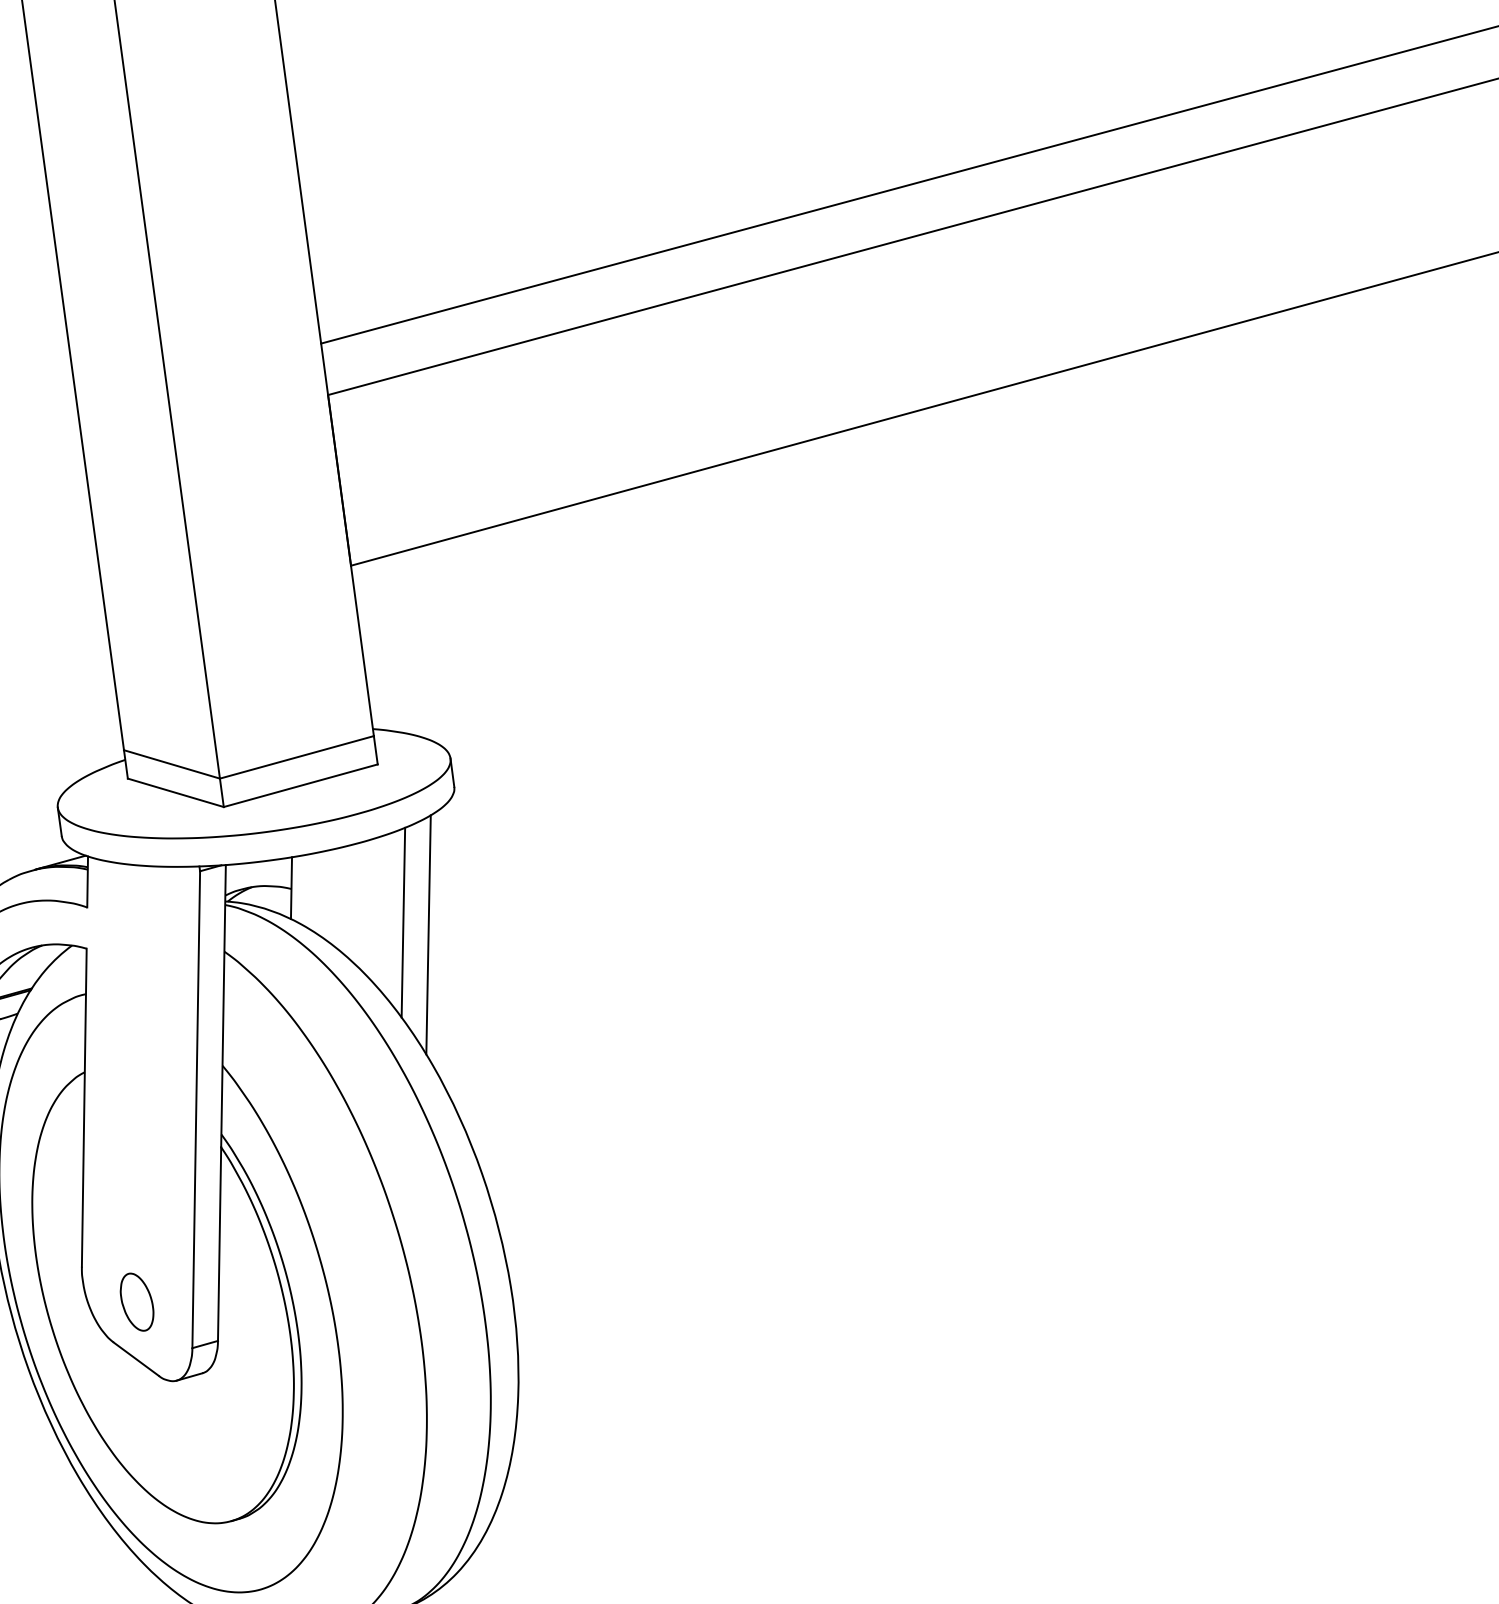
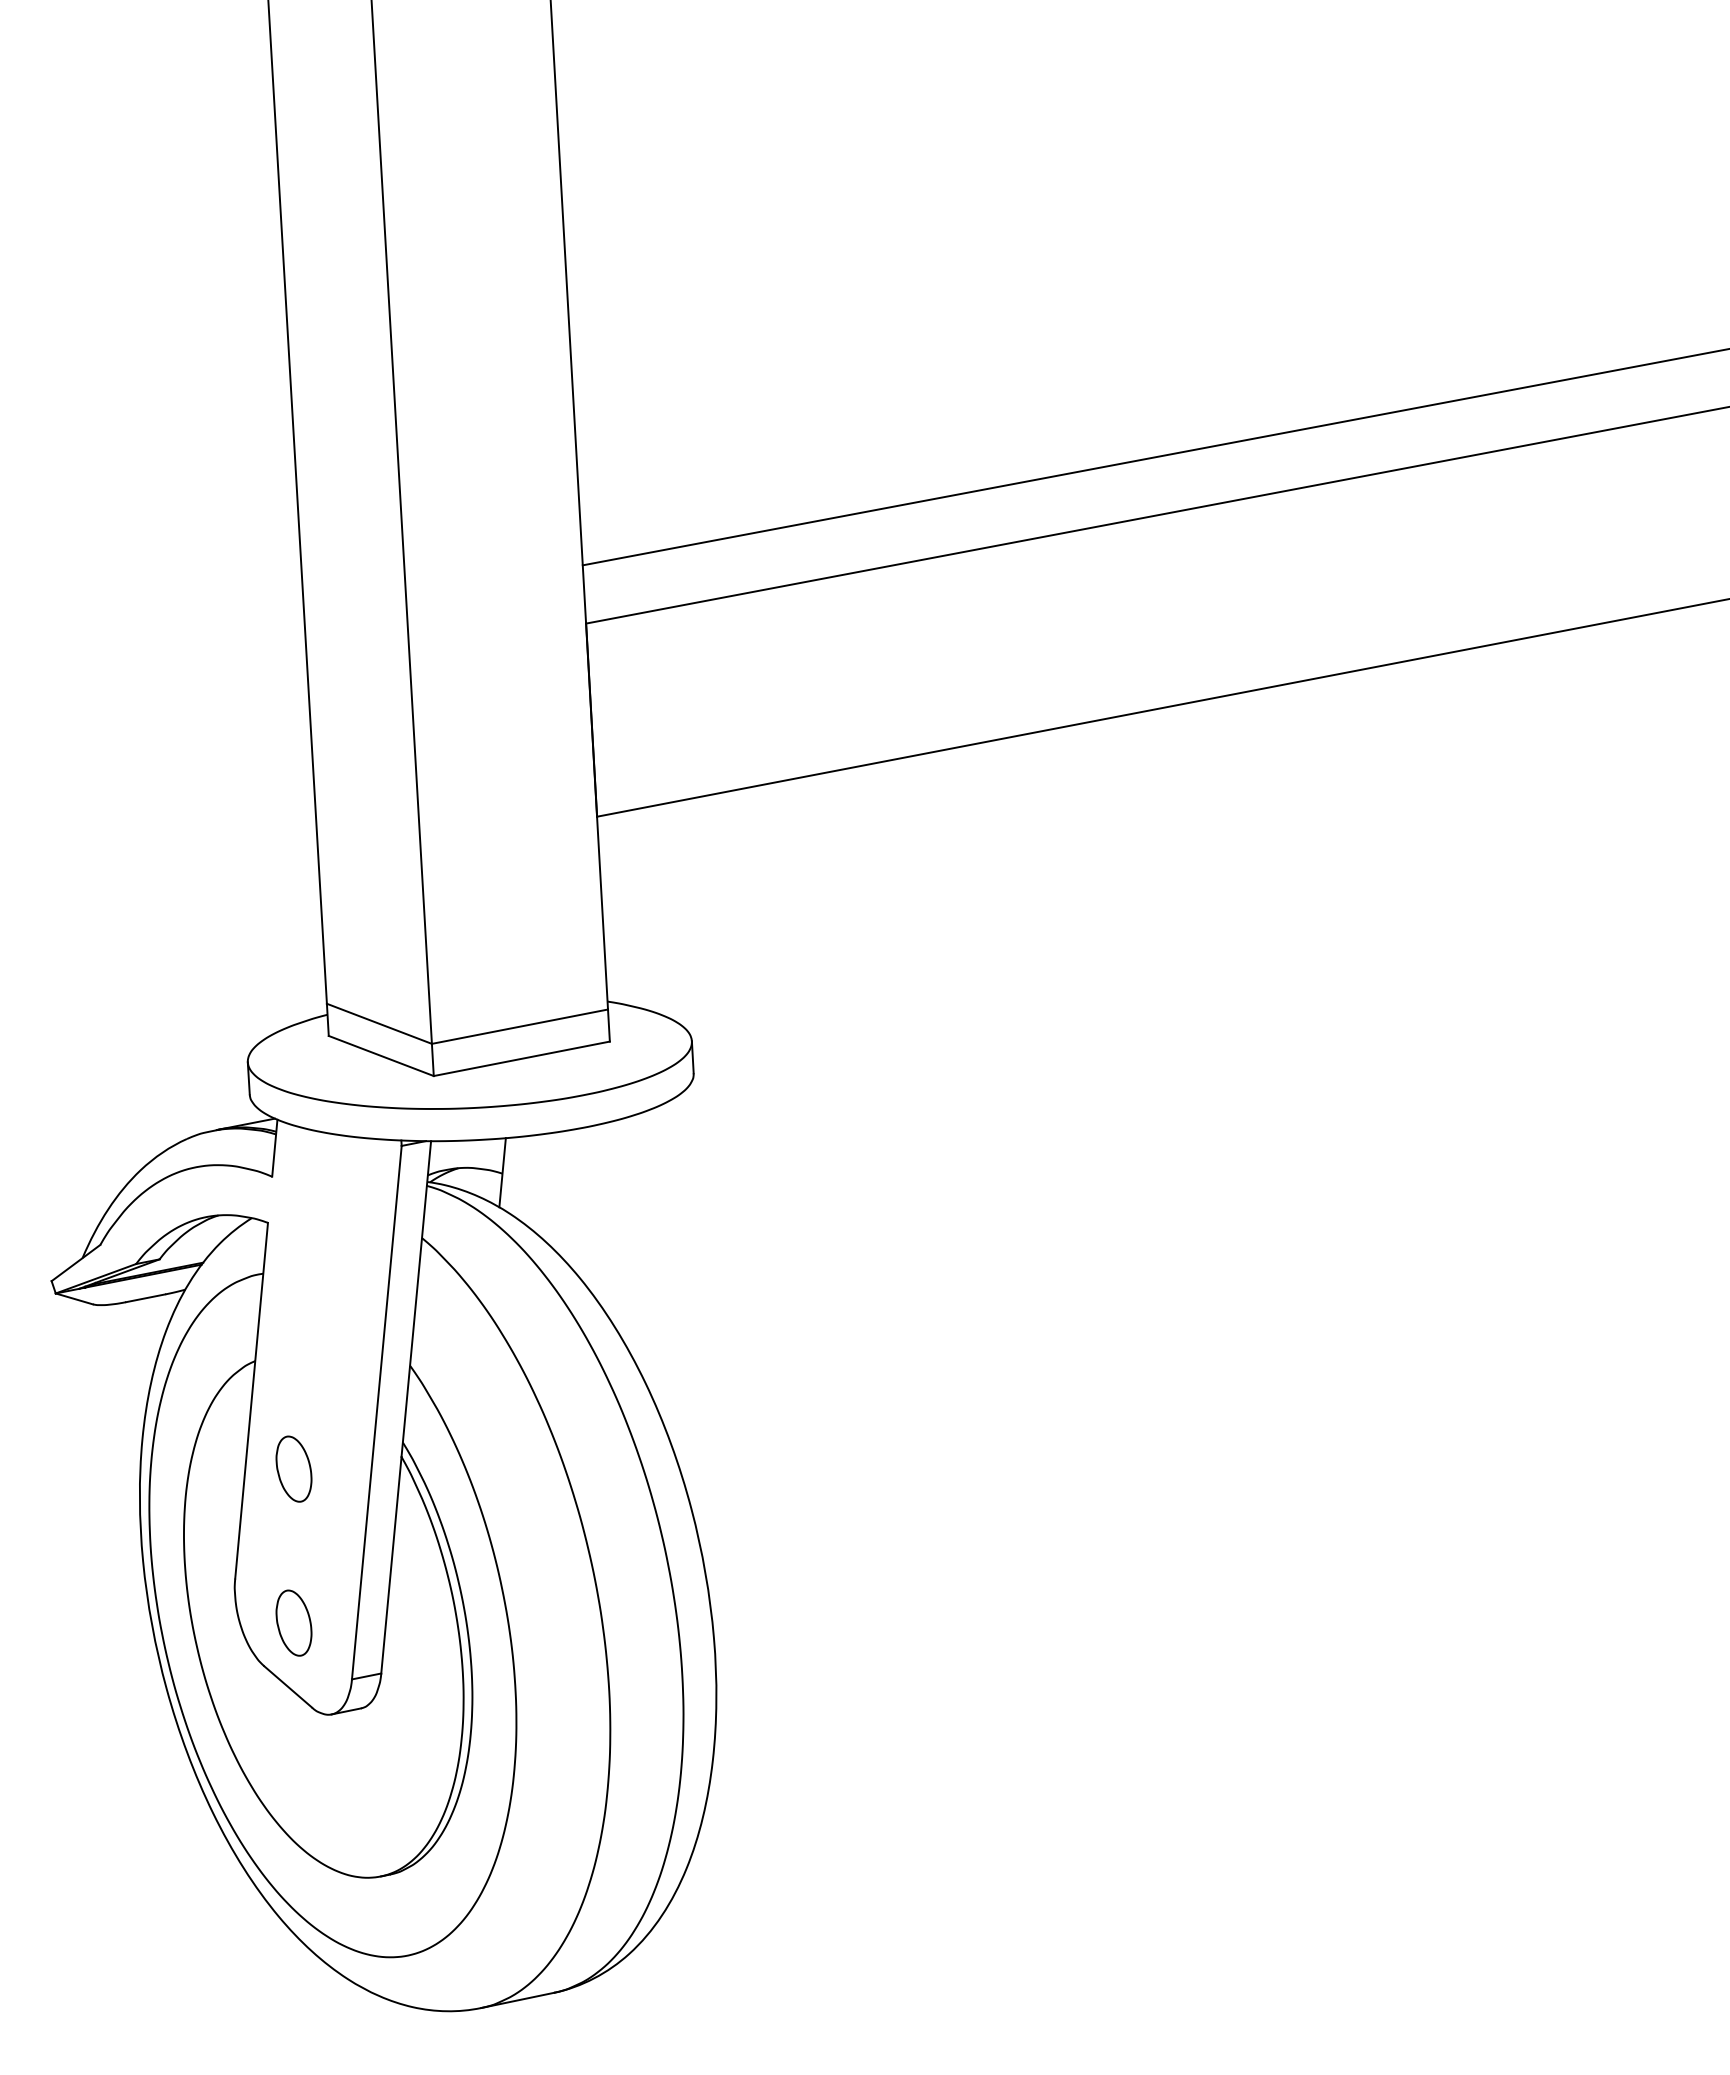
line: (402, 922) -> (624, 1220), removed
line: (427, 934) -> (651, 1236), removed
part: (126, 1164) -> (293, 1468), added

